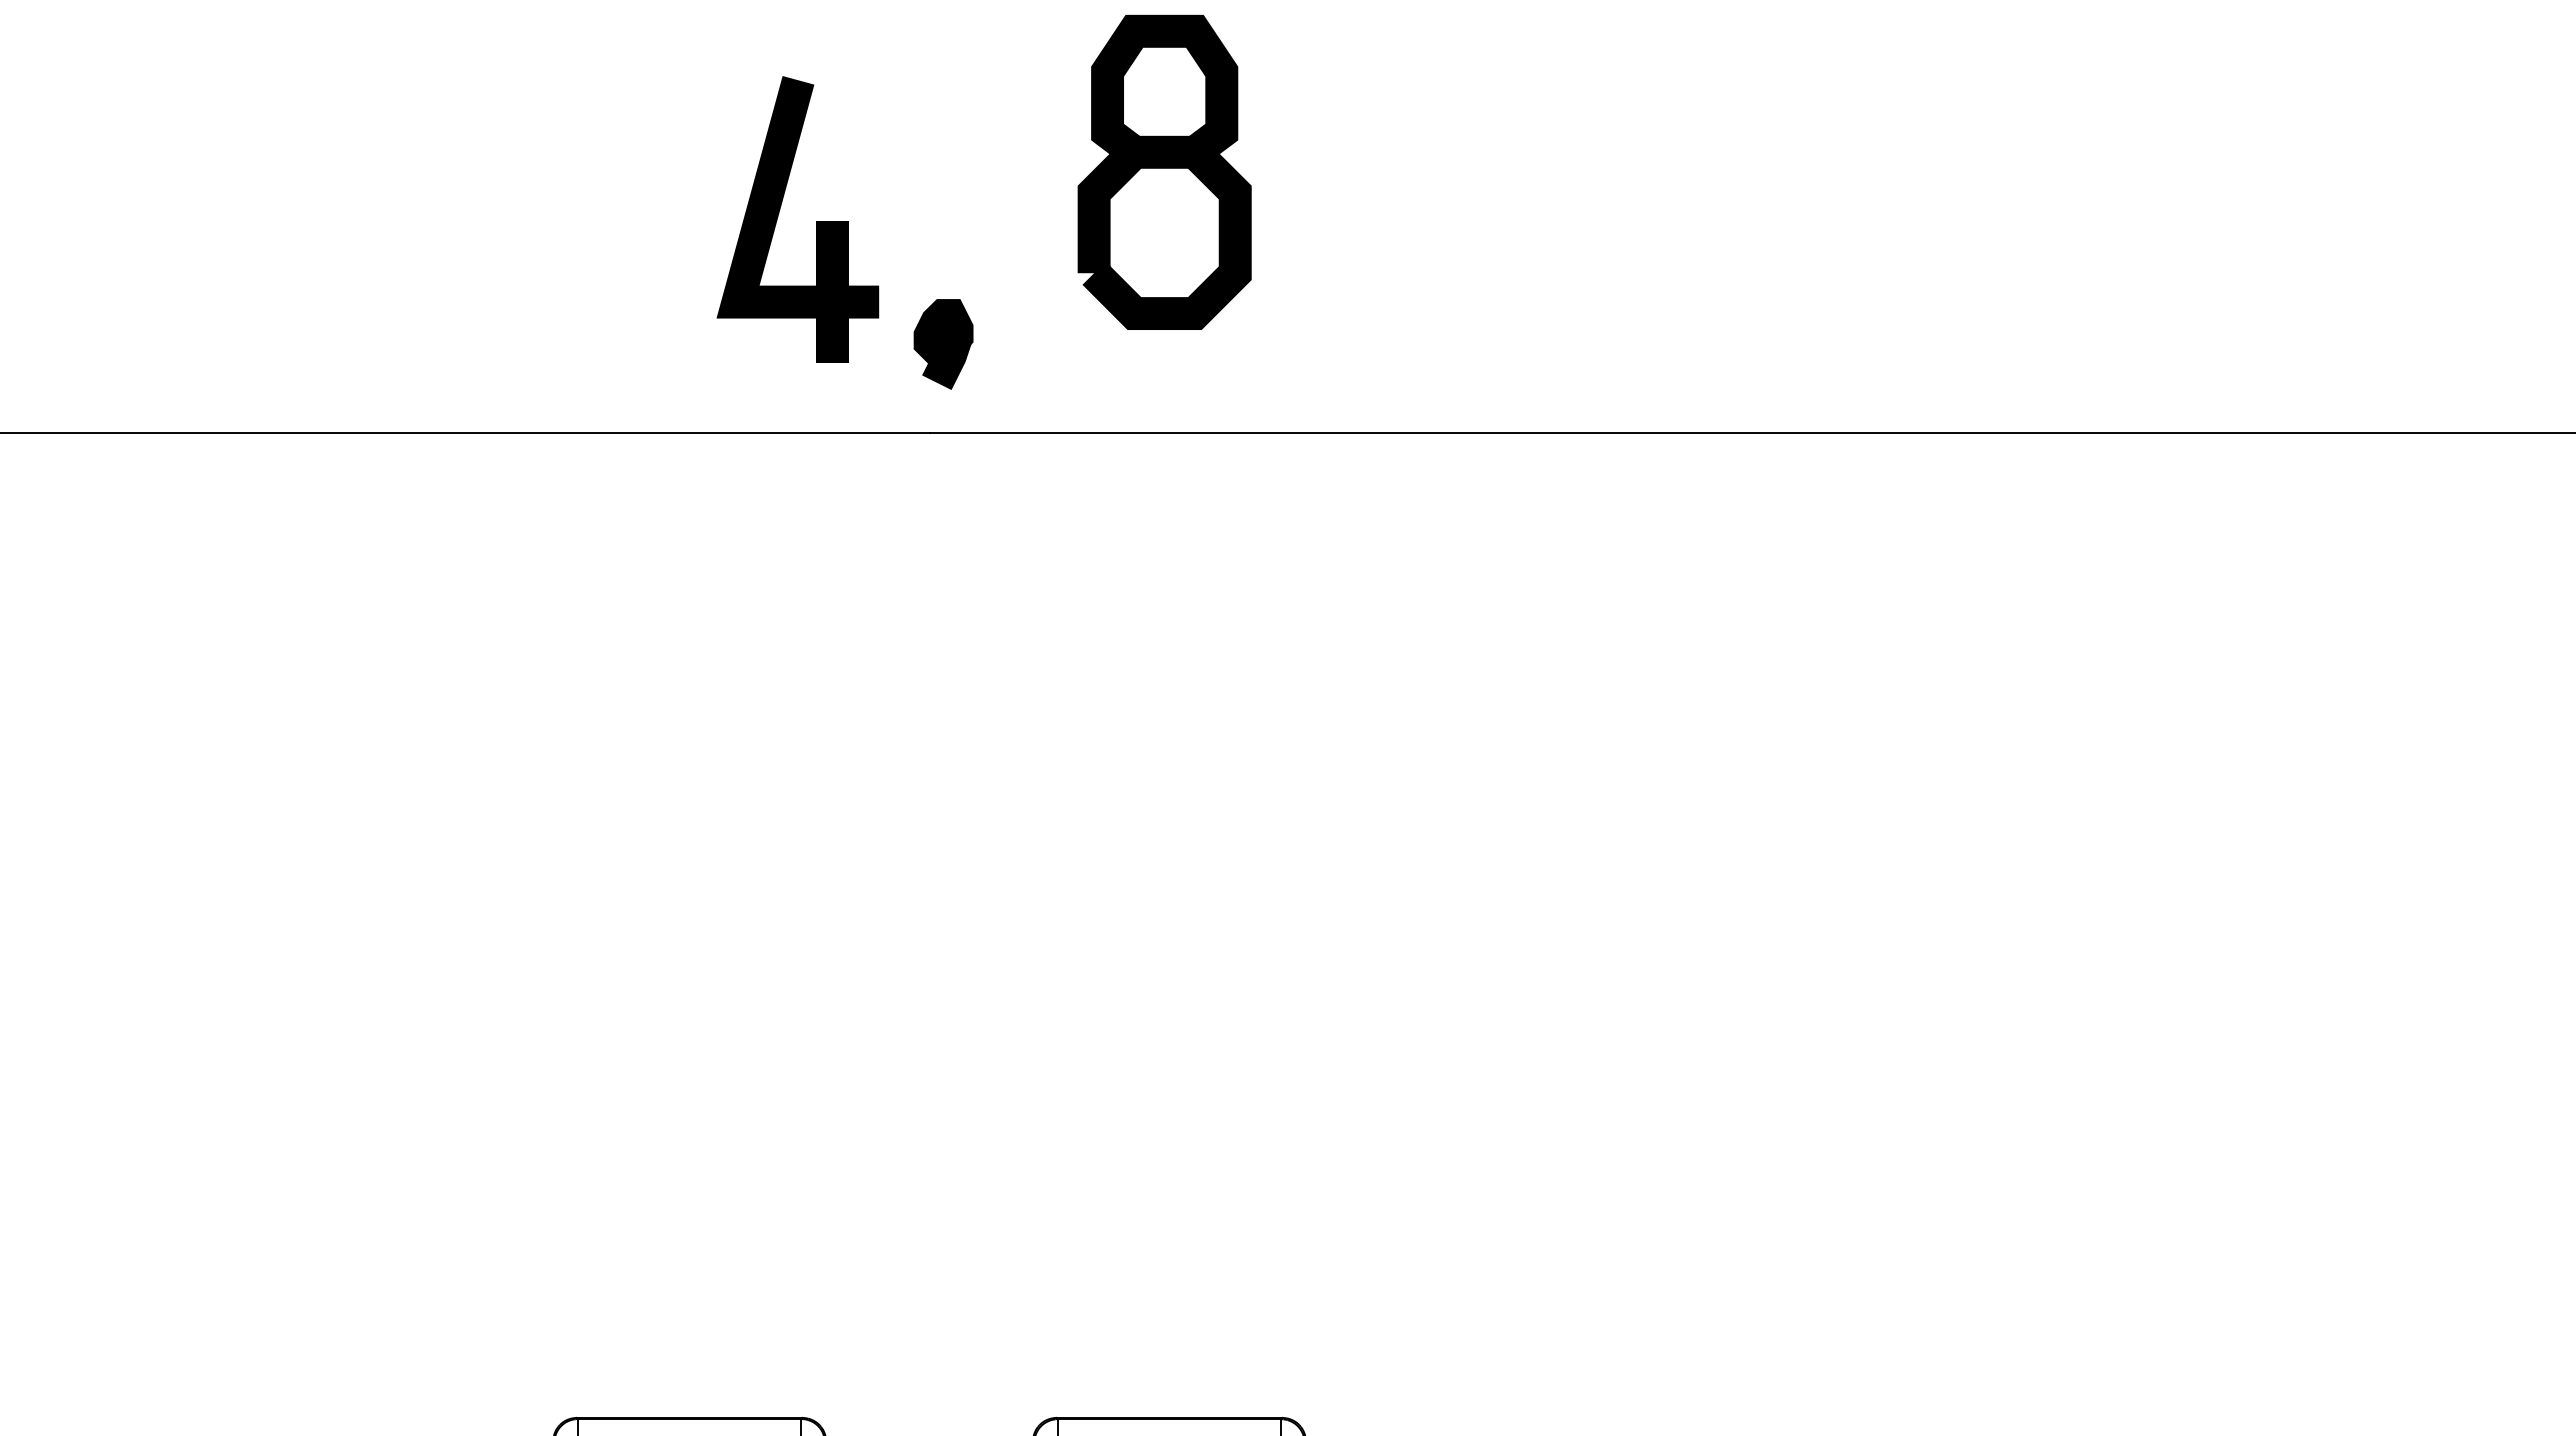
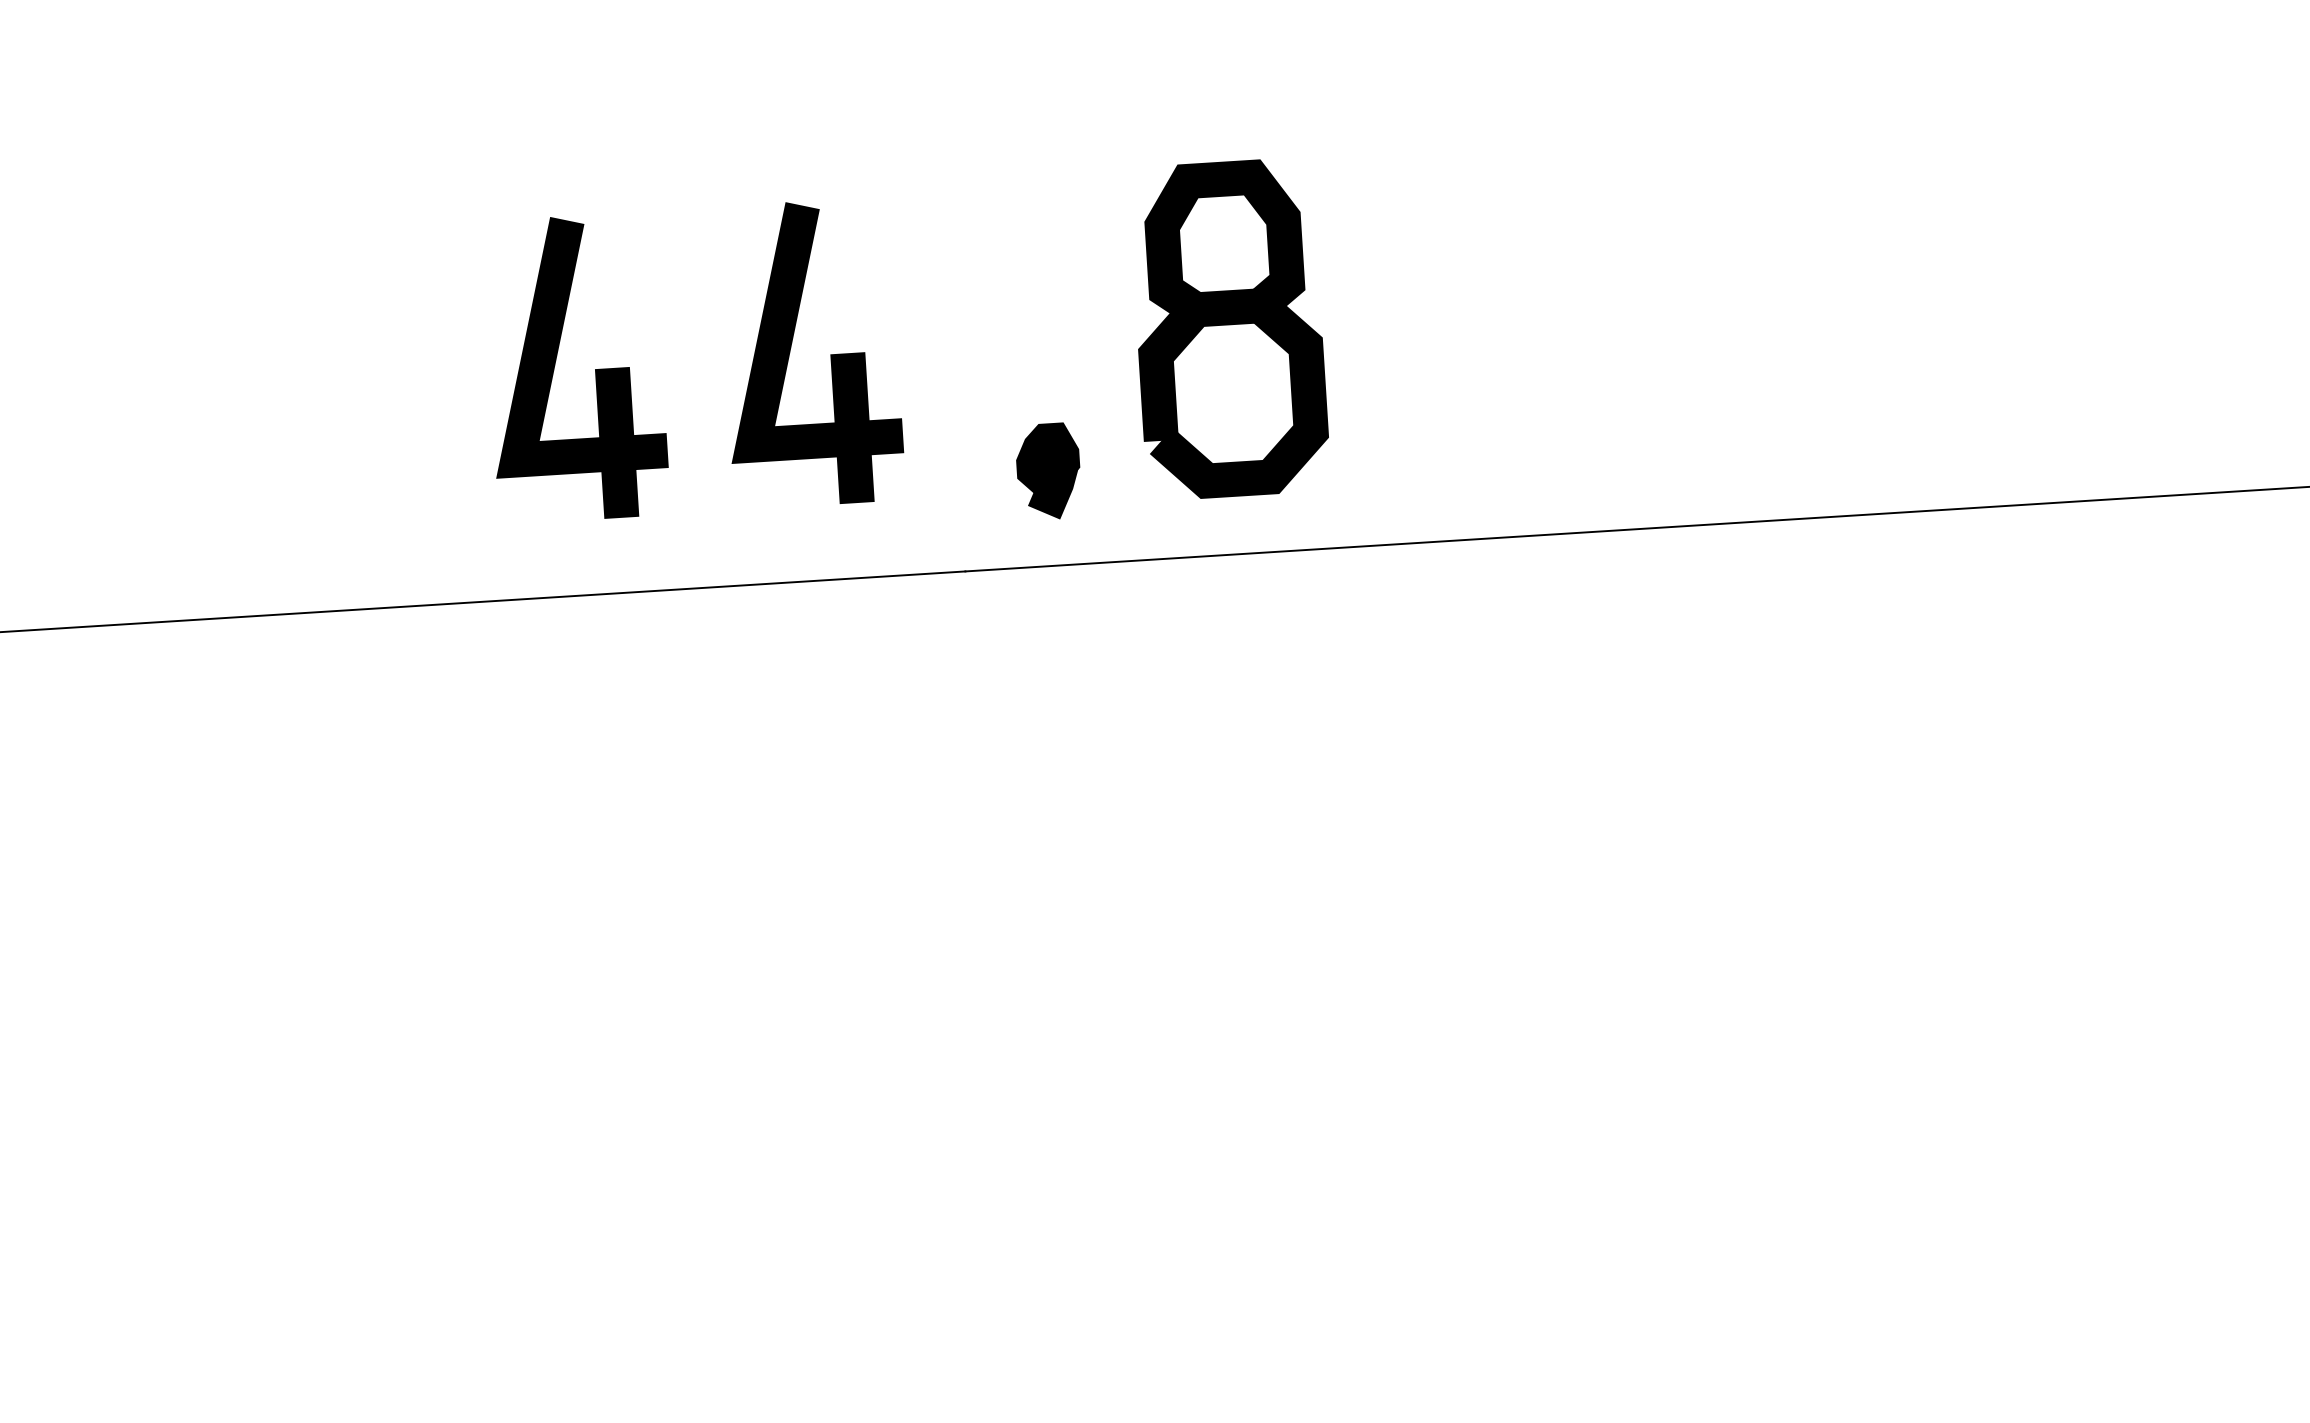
part: (1164, 171) -> (1229, 328), moved
part: (594, 221) -> (595, 369), added
part: (943, 344) -> (1048, 471), moved

